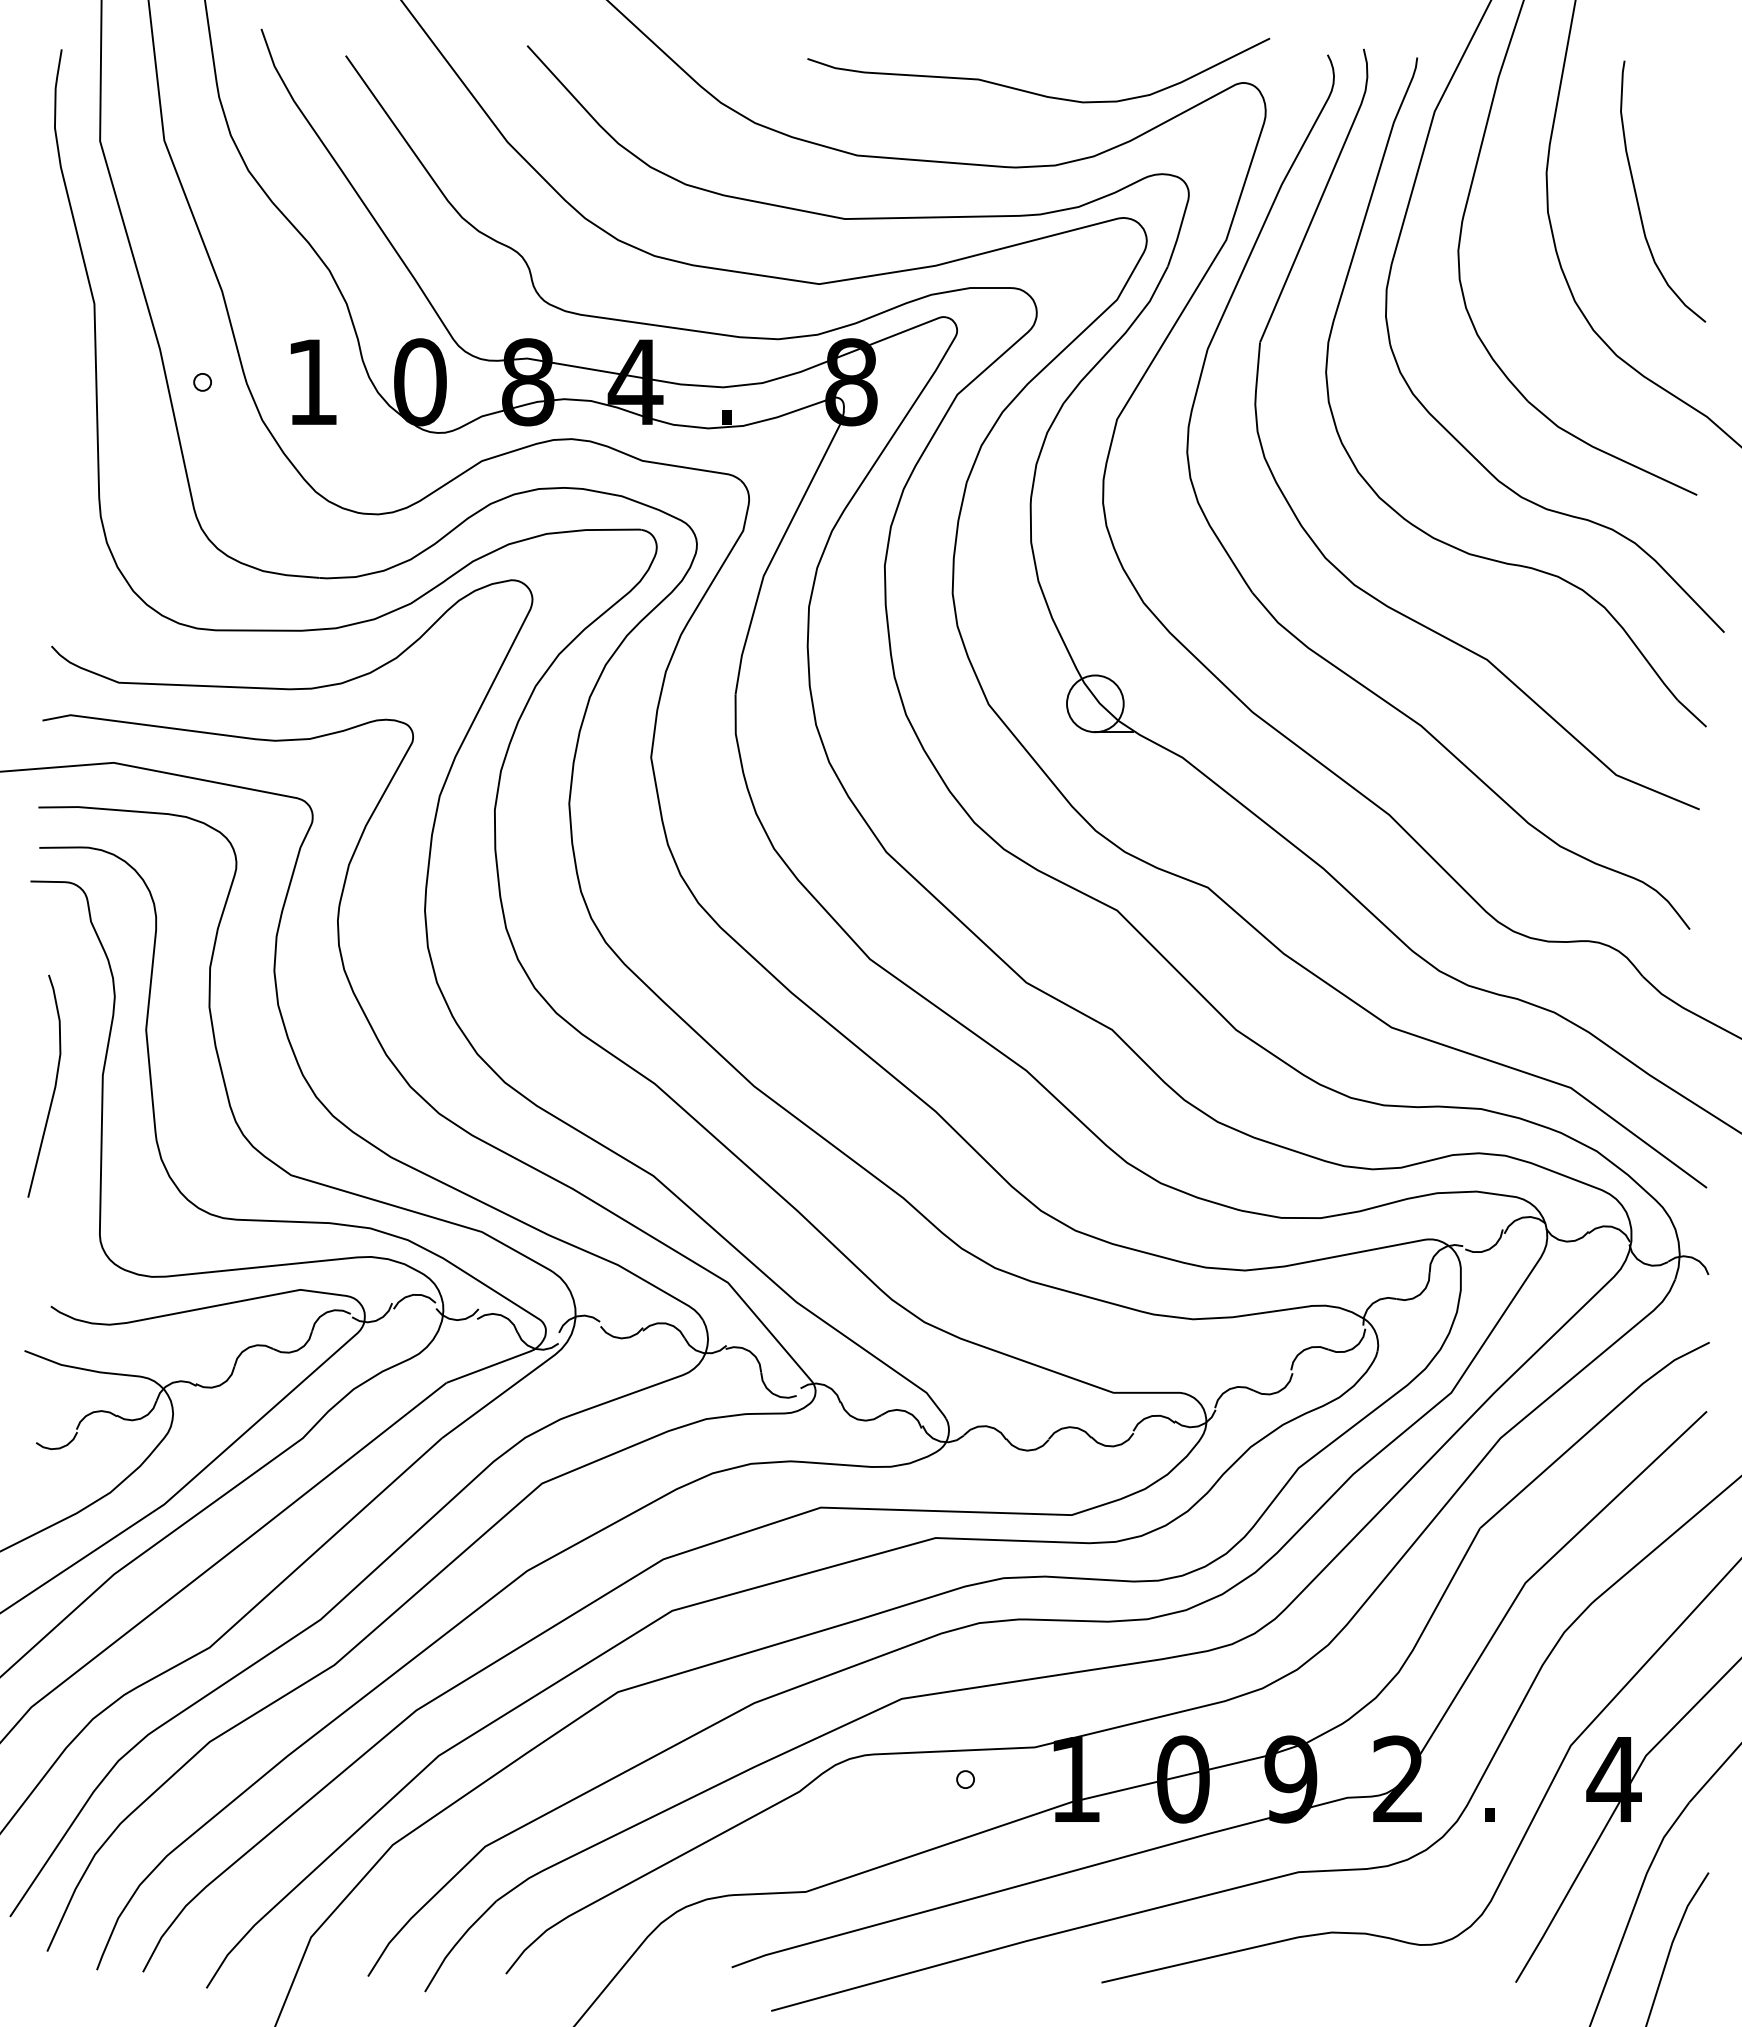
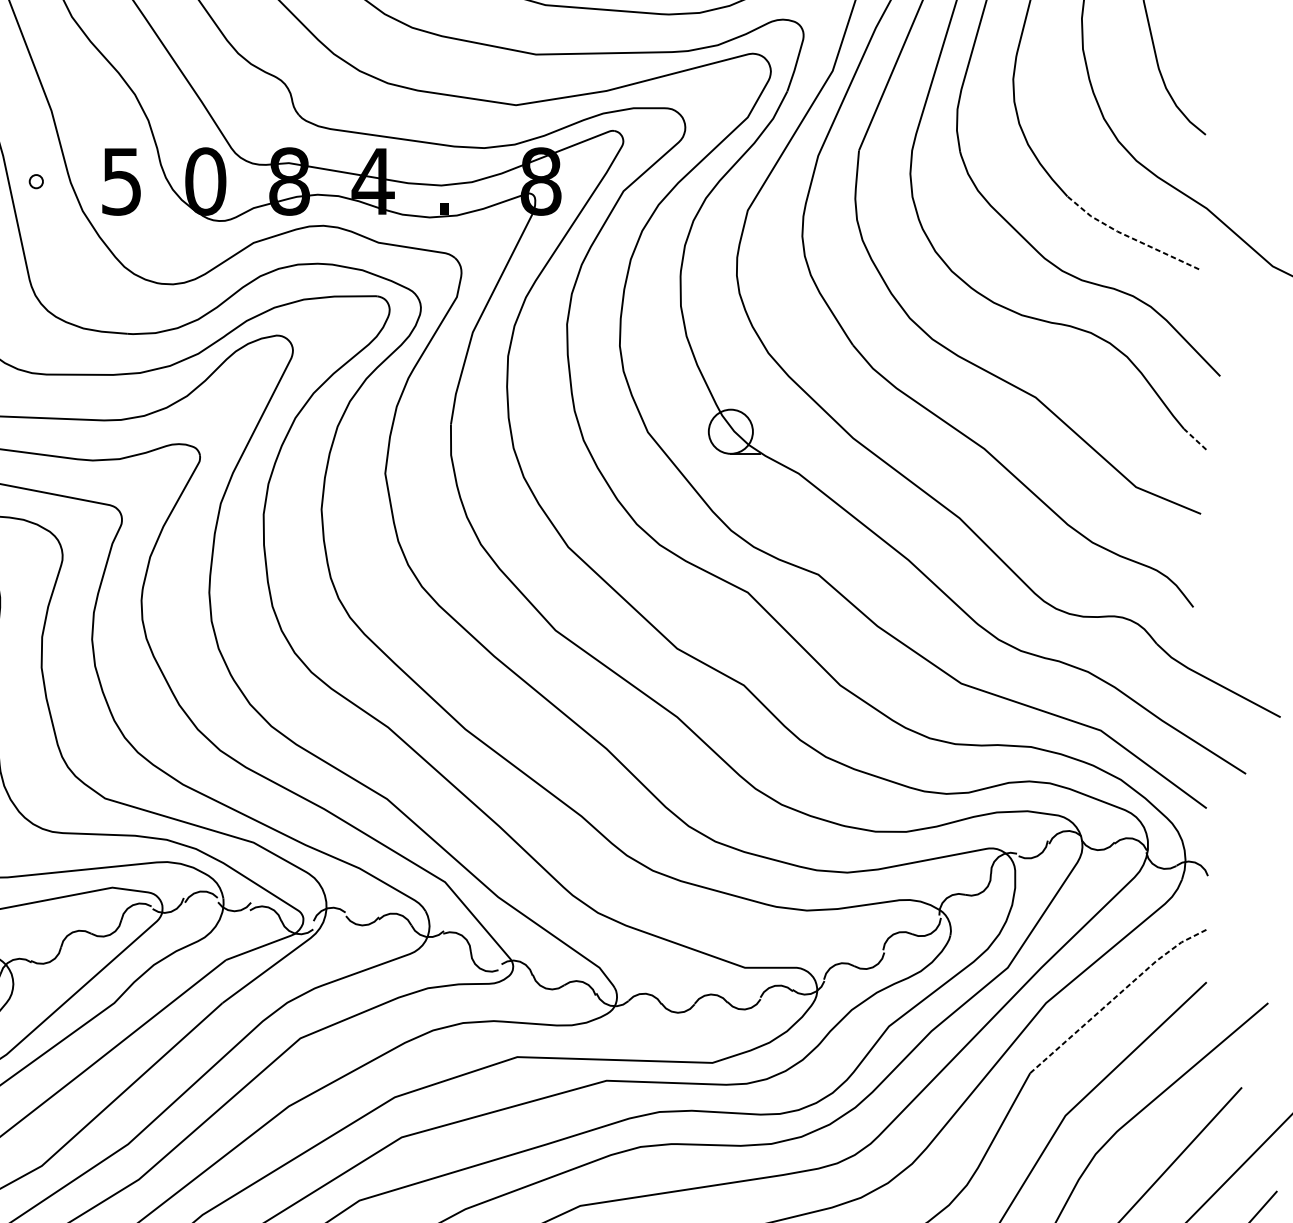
text: (311, 382) -> (121, 181), 1 -> 5
line: (1607, 453) -> (1129, 236), solid -> dashed
line: (1692, 713) -> (1195, 439), solid -> dashed
line: (1592, 1428) -> (1117, 995), solid -> dashed

